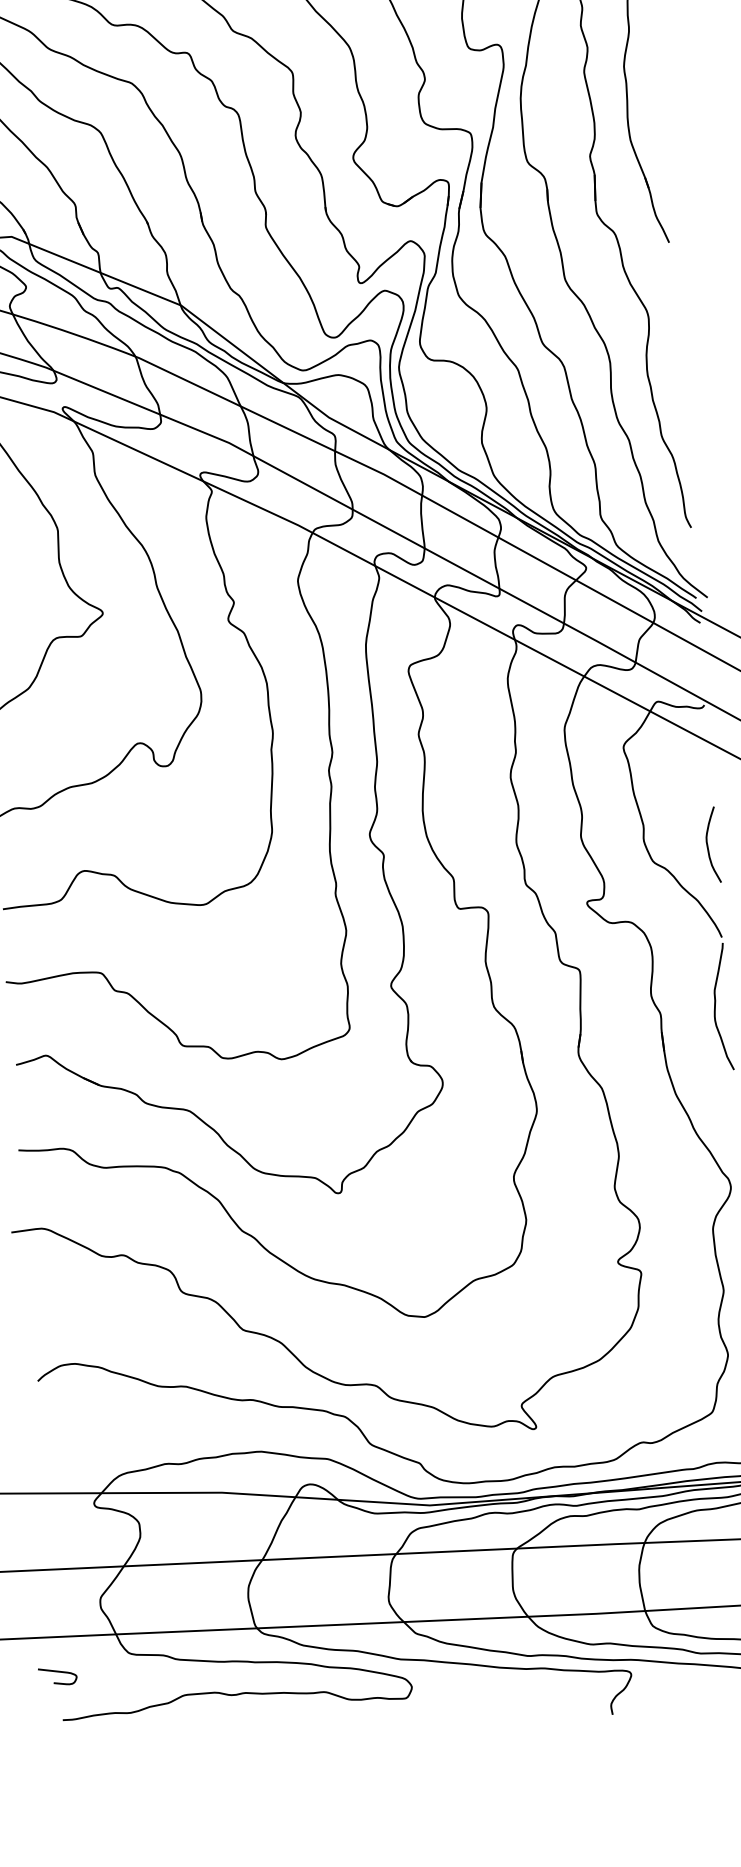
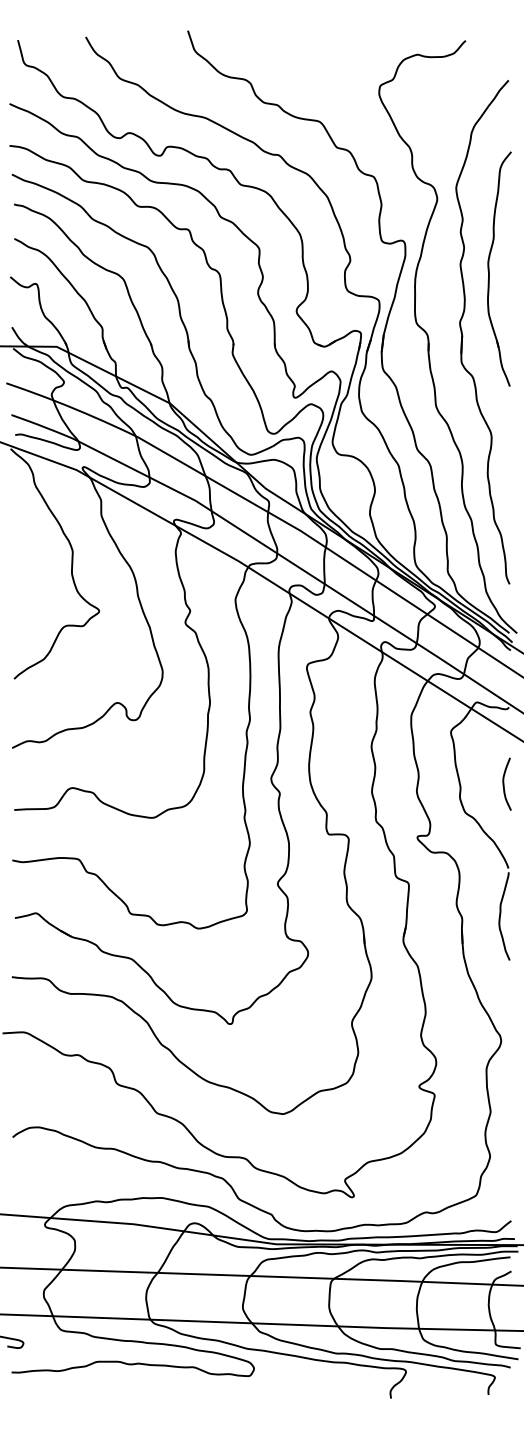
curve: (708, 844) -> (504, 783), moved

